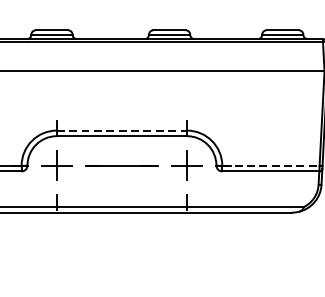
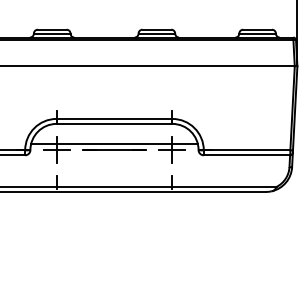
line: (121, 130) -> (114, 118), dashed -> solid
line: (121, 158) -> (114, 143), added
line: (271, 166) -> (247, 150), dashed -> solid

